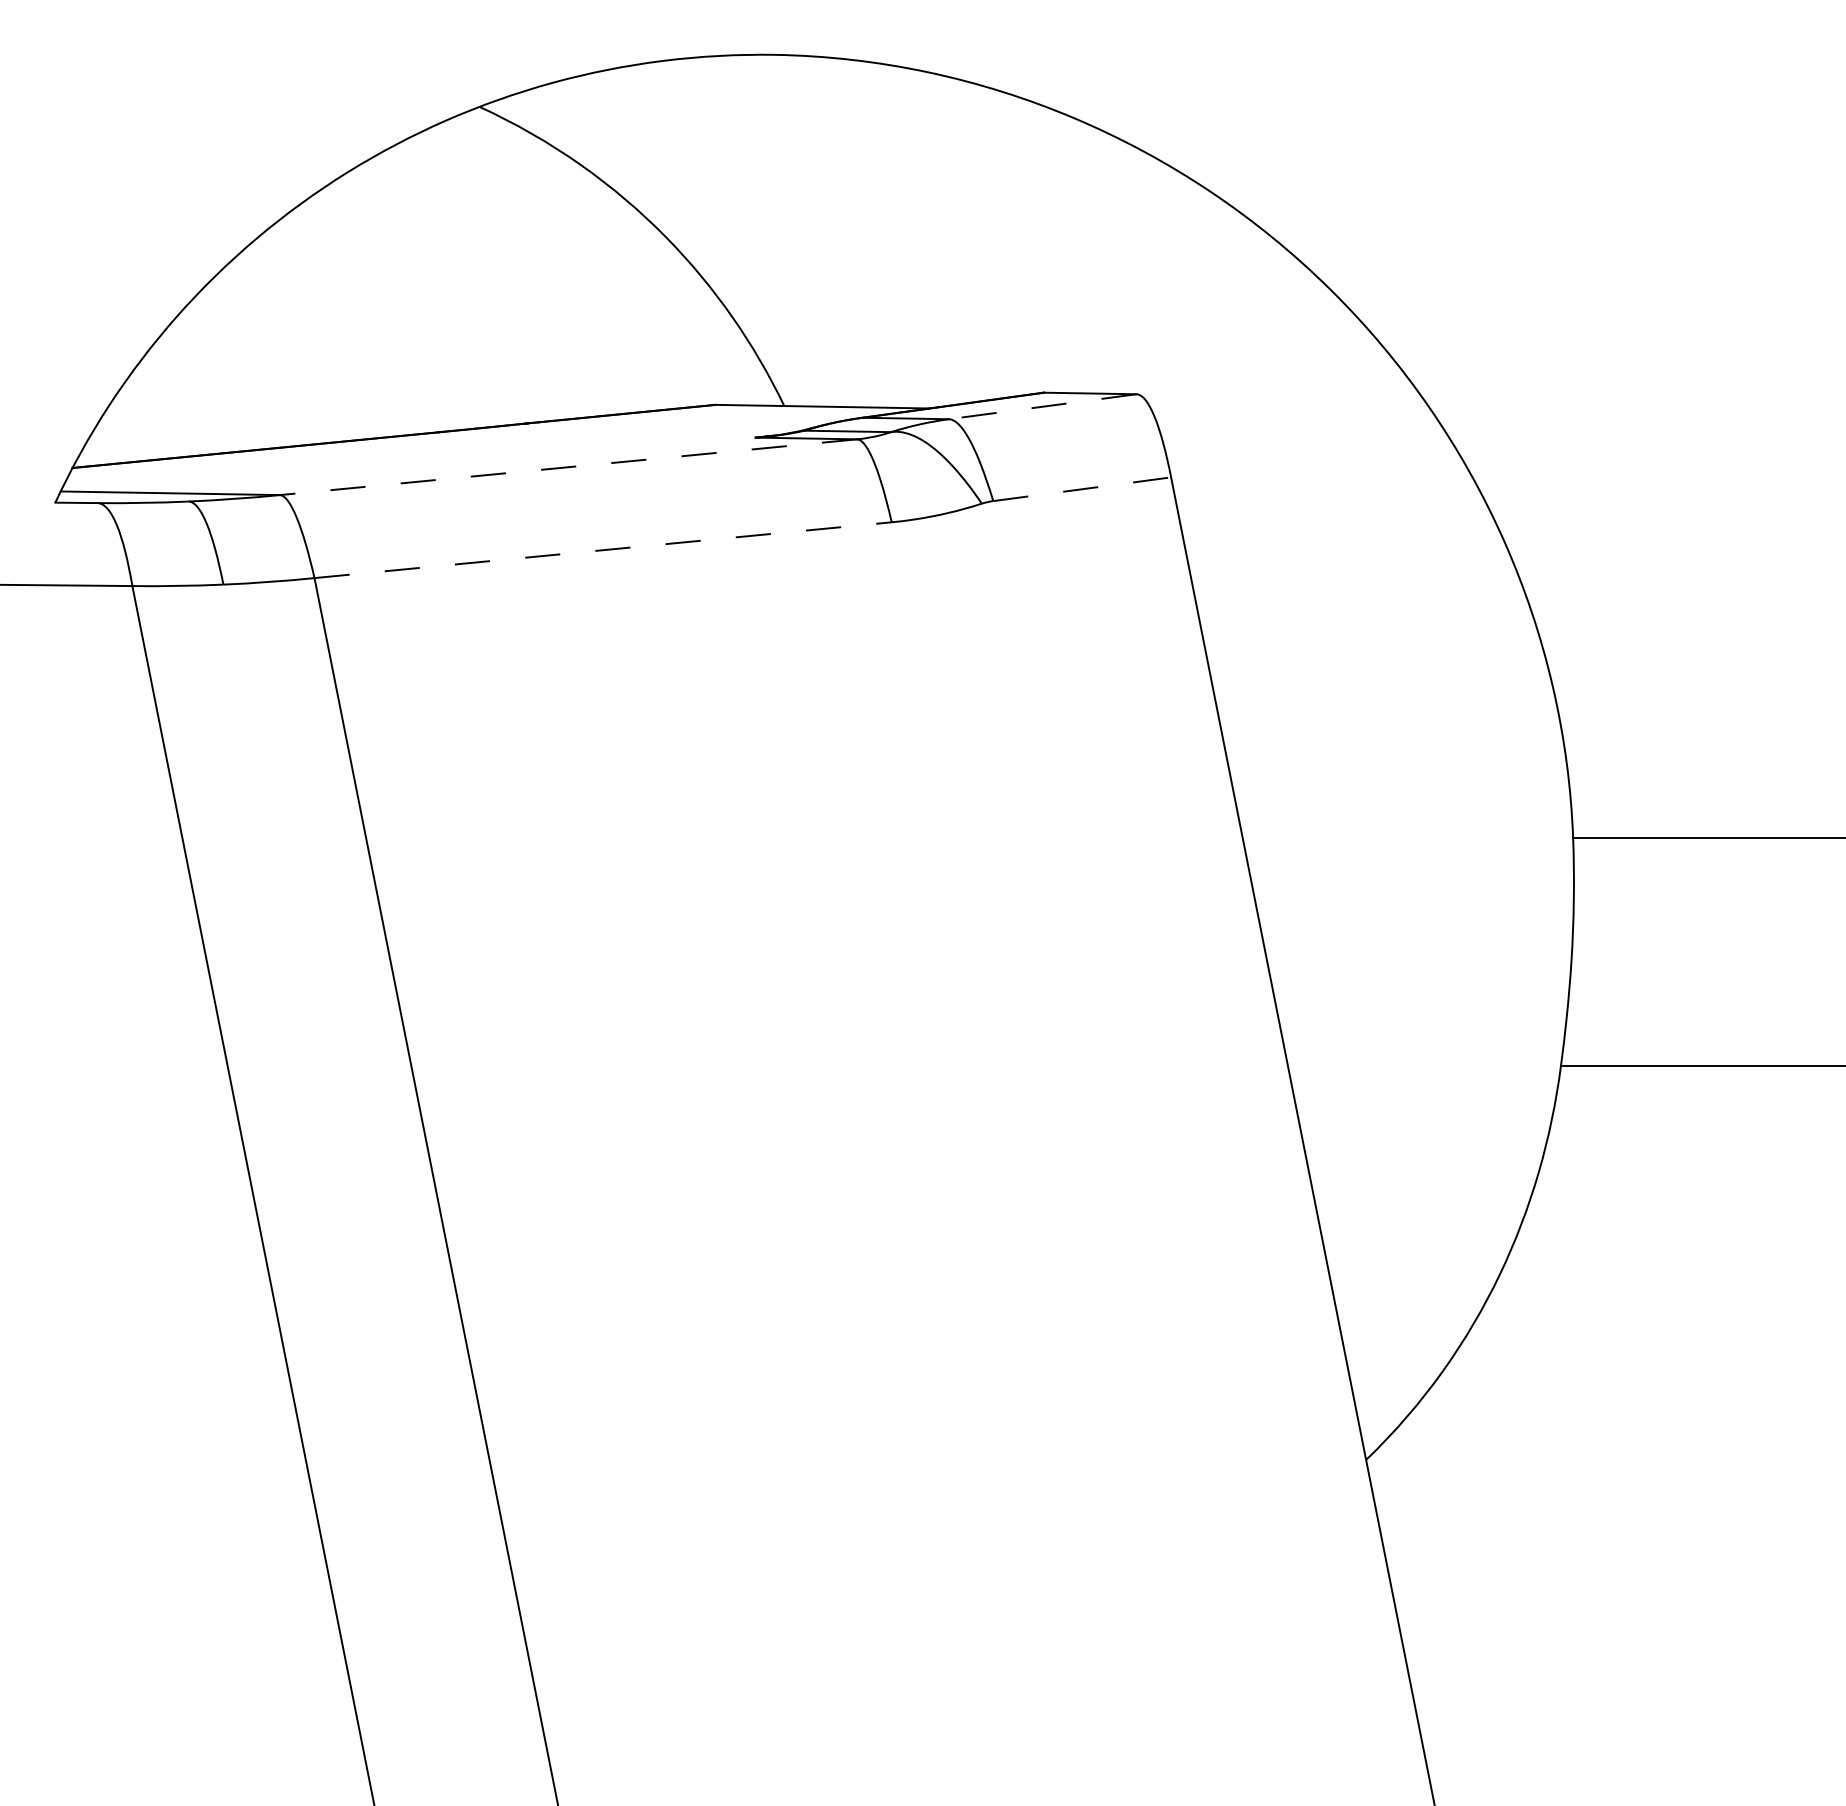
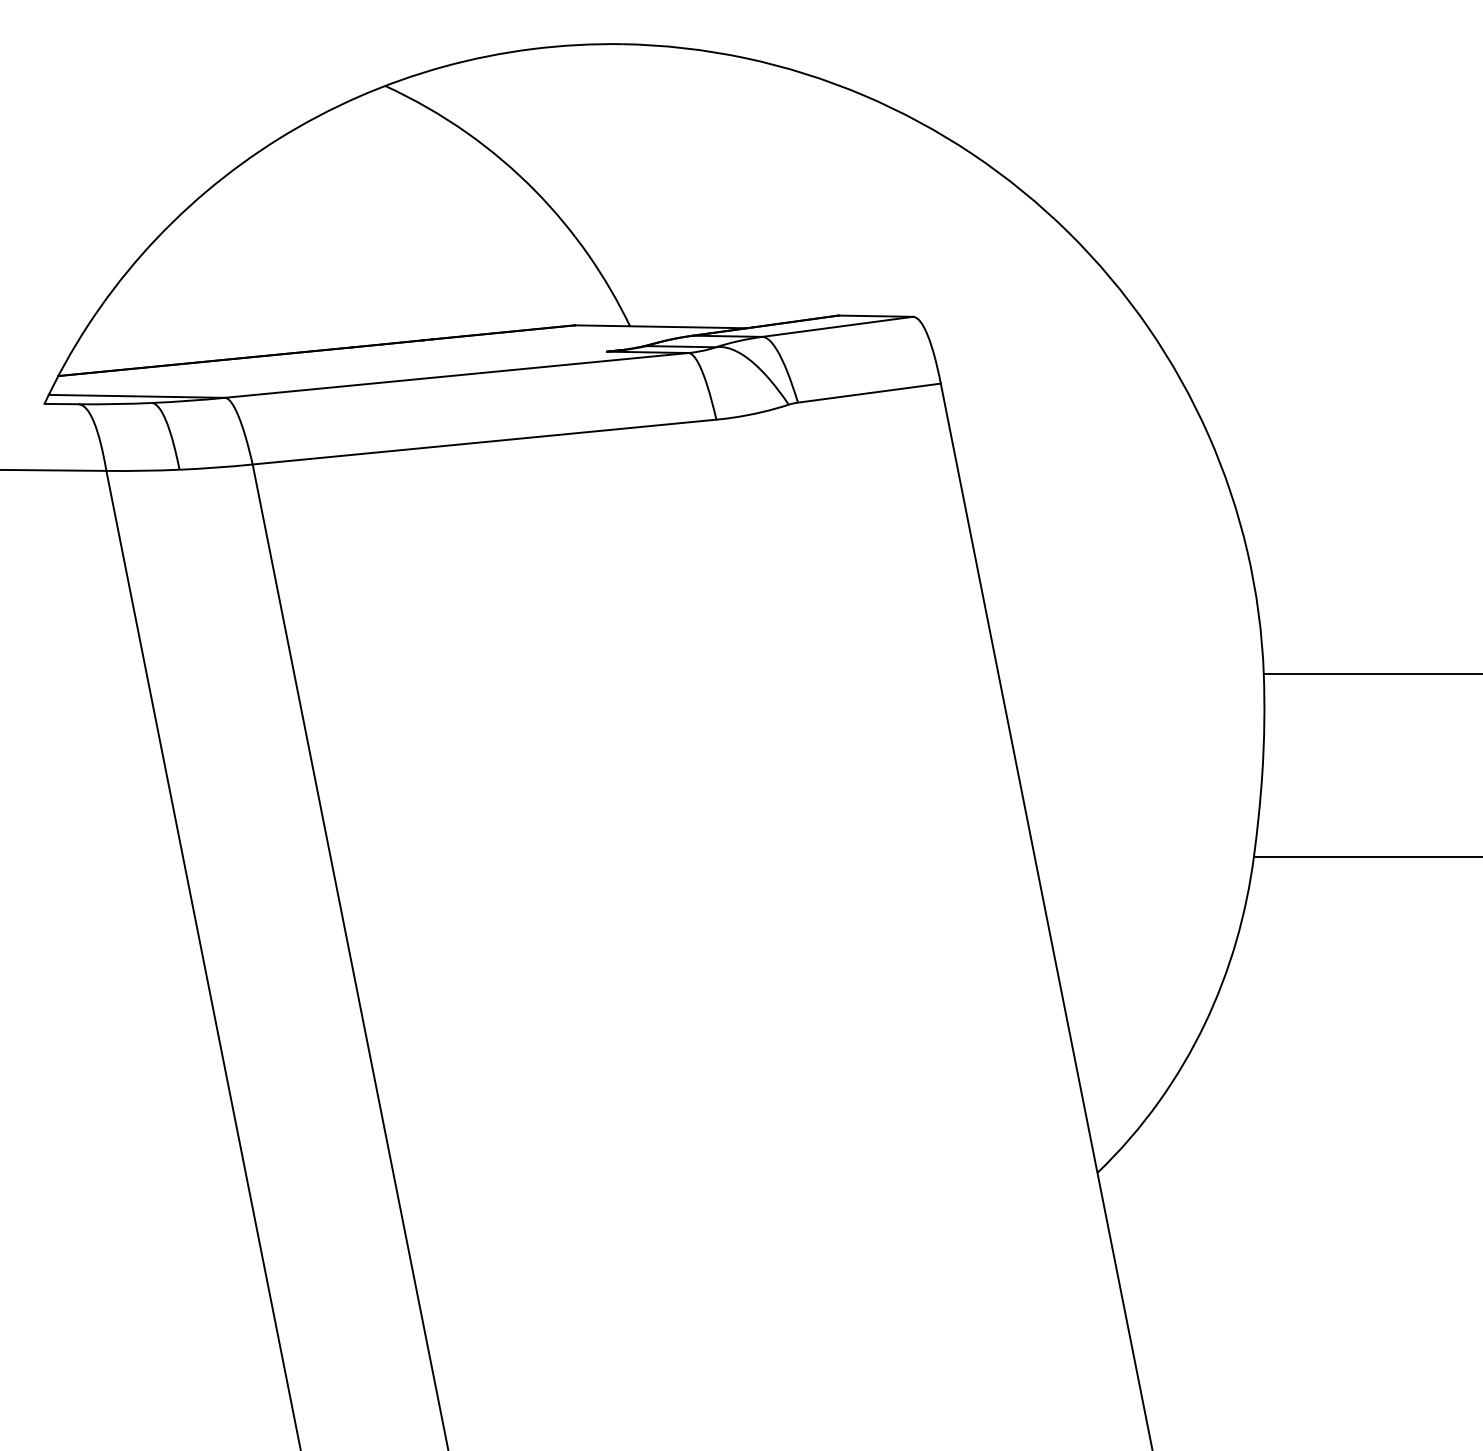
line: (1042, 406) -> (837, 326), dashed -> solid
line: (568, 467) -> (456, 375), dashed -> solid
line: (1082, 489) -> (869, 393), dashed -> solid
line: (603, 550) -> (484, 442), dashed -> solid

